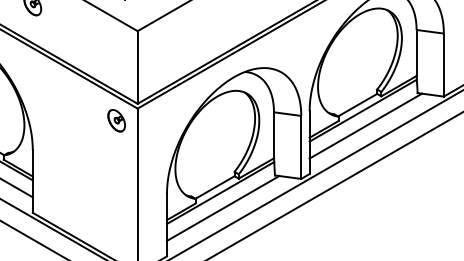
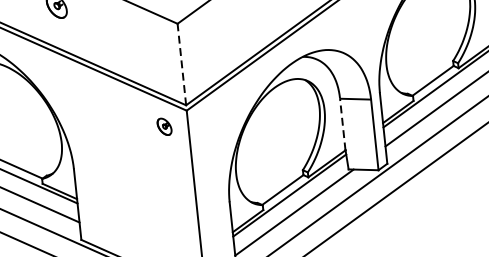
line: (137, 67) -> (181, 64), solid -> dashed
part: (116, 120) -> (164, 126), size x0.7
line: (273, 134) -> (342, 123), solid -> dashed

